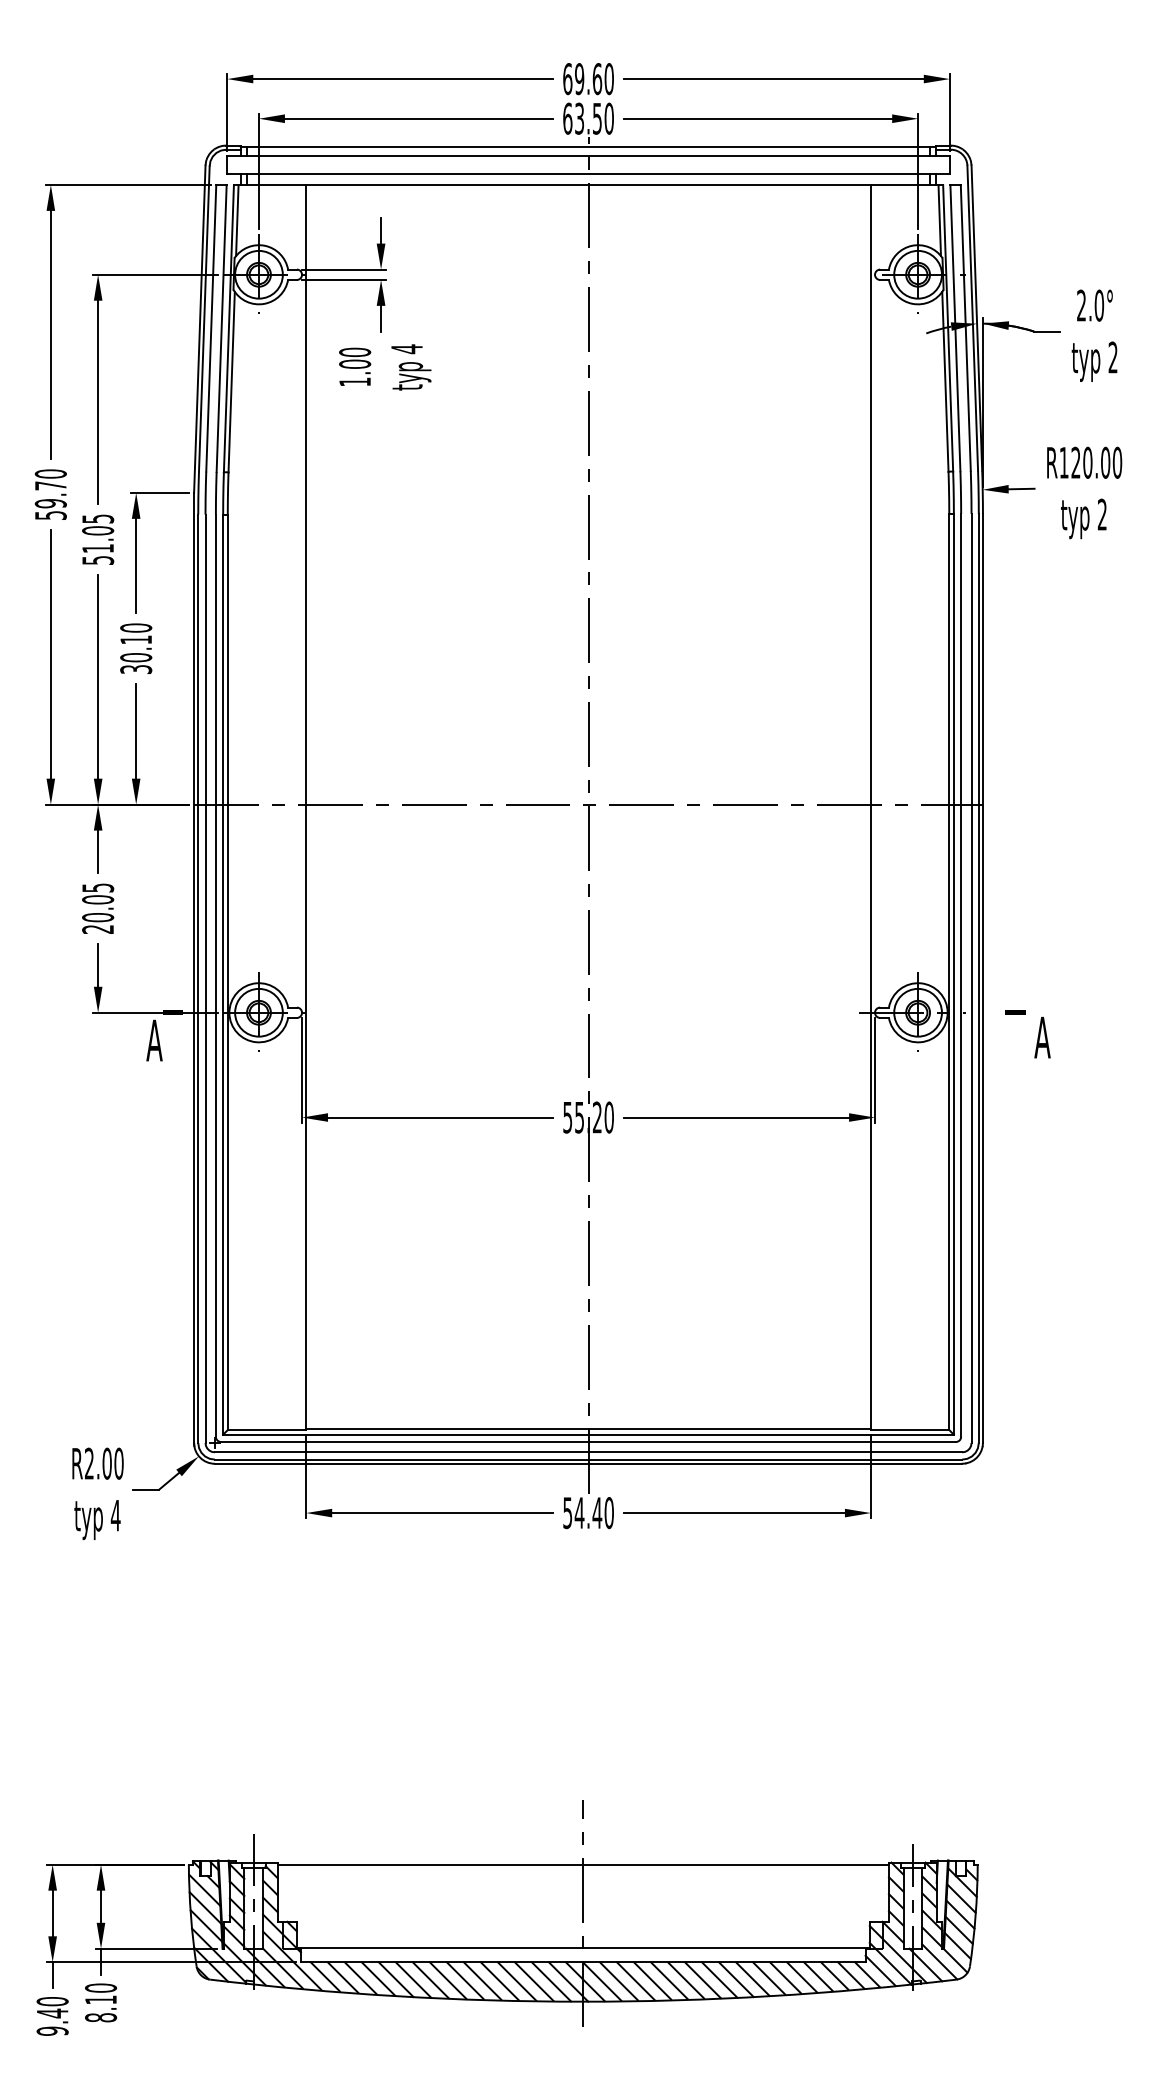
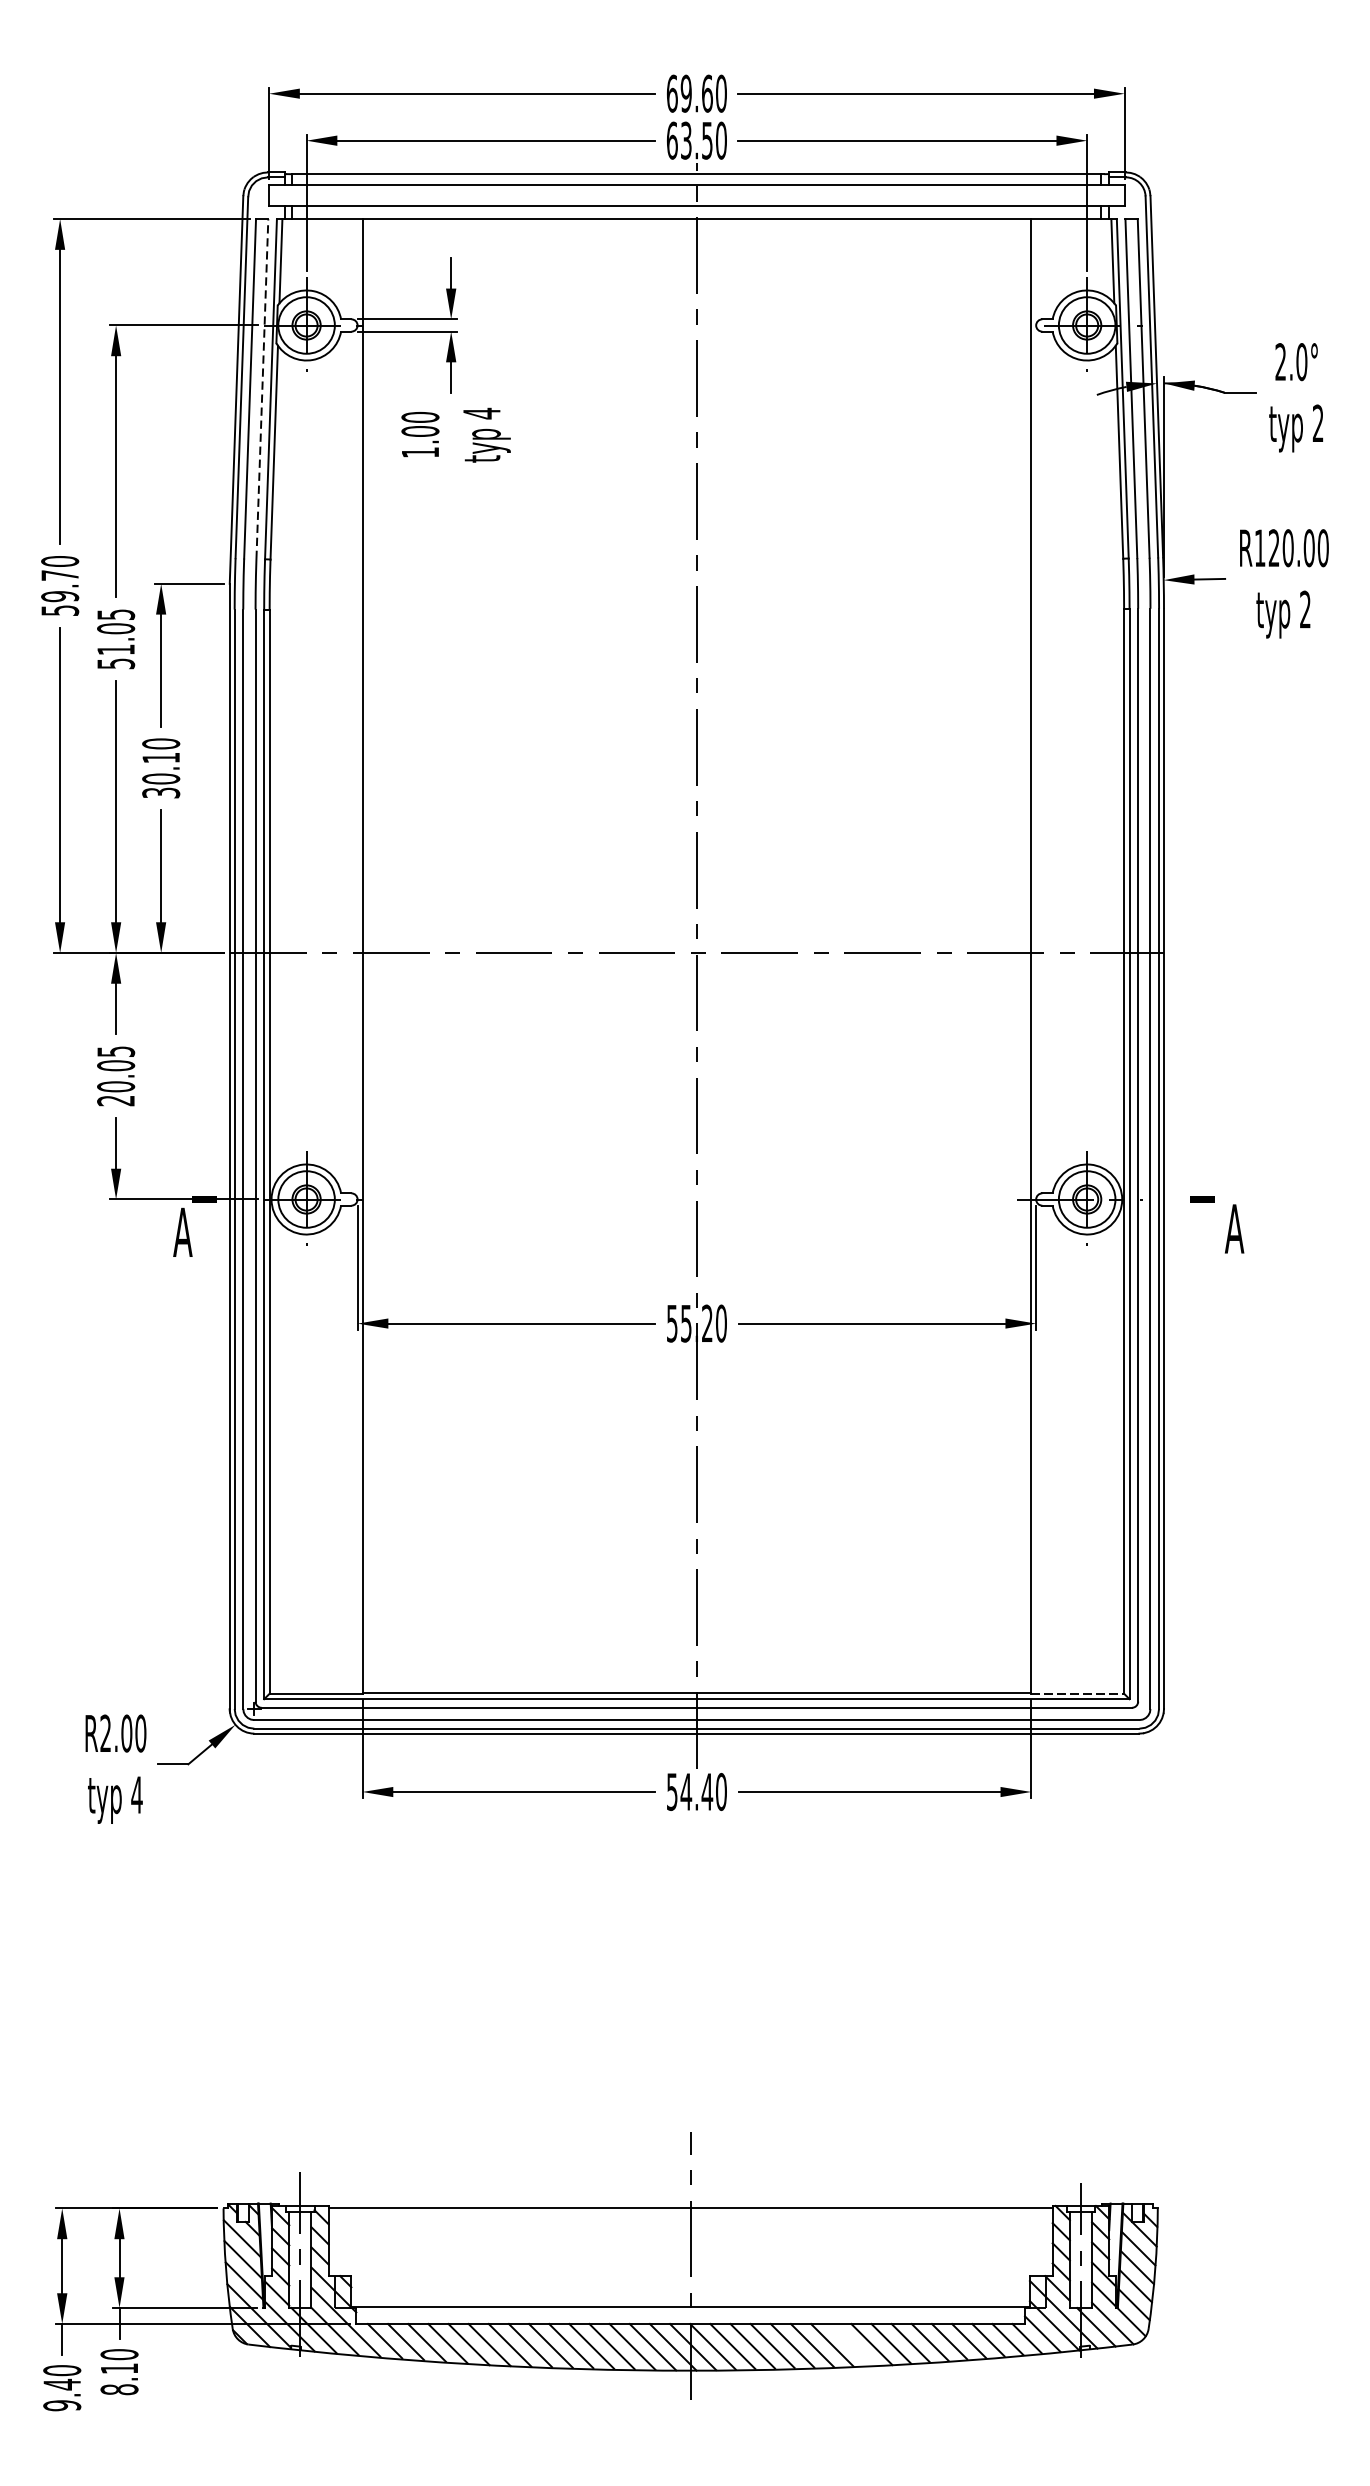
line: (221, 328) -> (262, 389), solid -> dashed
line: (910, 1430) -> (1078, 1694), solid -> dashed
line: (719, 1979) -> (851, 2344), removed

